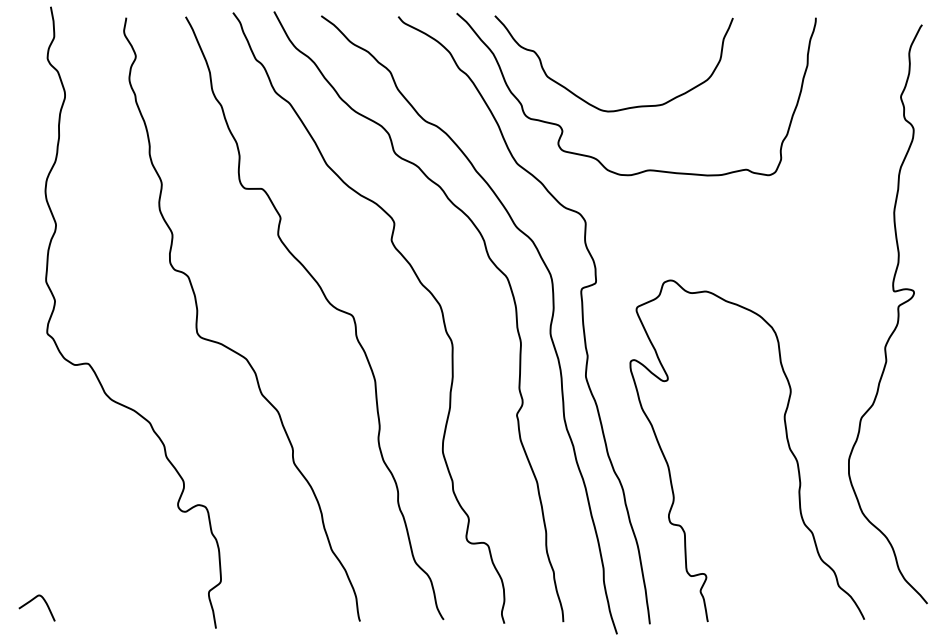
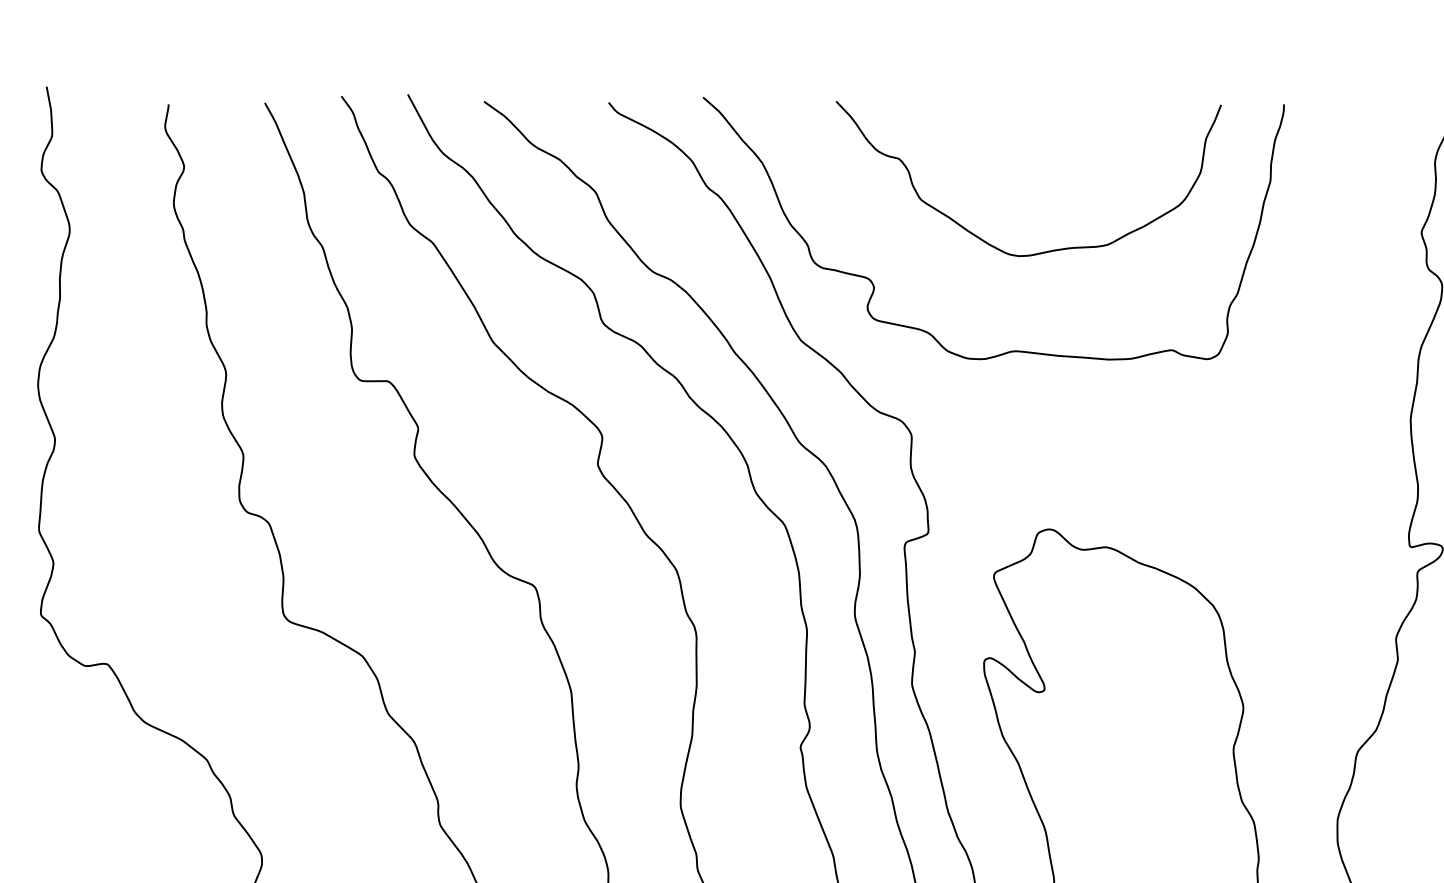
curve: (621, 108) -> (1040, 251), moved

